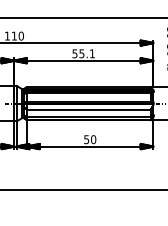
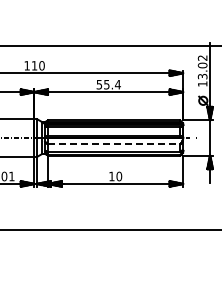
text: (91, 53) -> (117, 84), 55.1 -> 55.4
line: (89, 109) -> (114, 144), solid -> dashed
text: (86, 139) -> (111, 176), 50 -> 10

